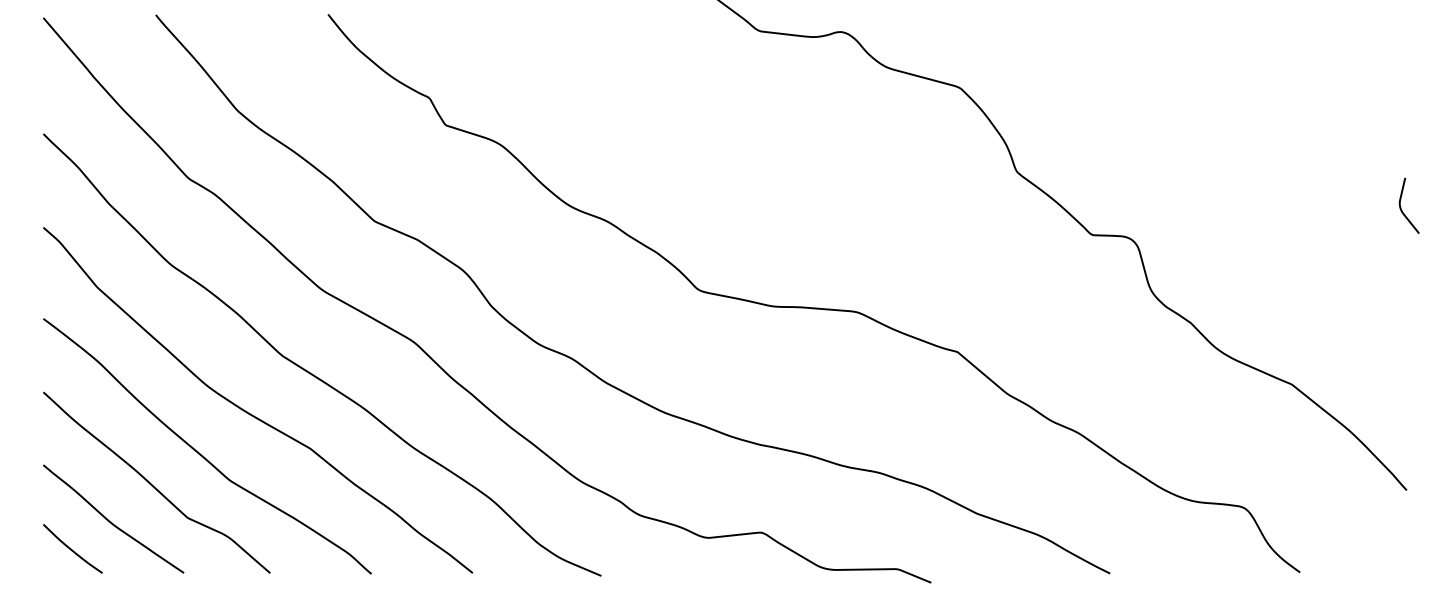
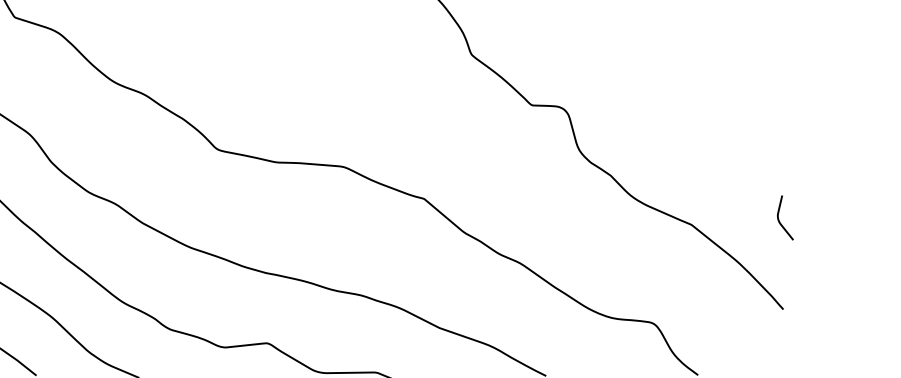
curve: (1401, 207) -> (779, 219), moved

